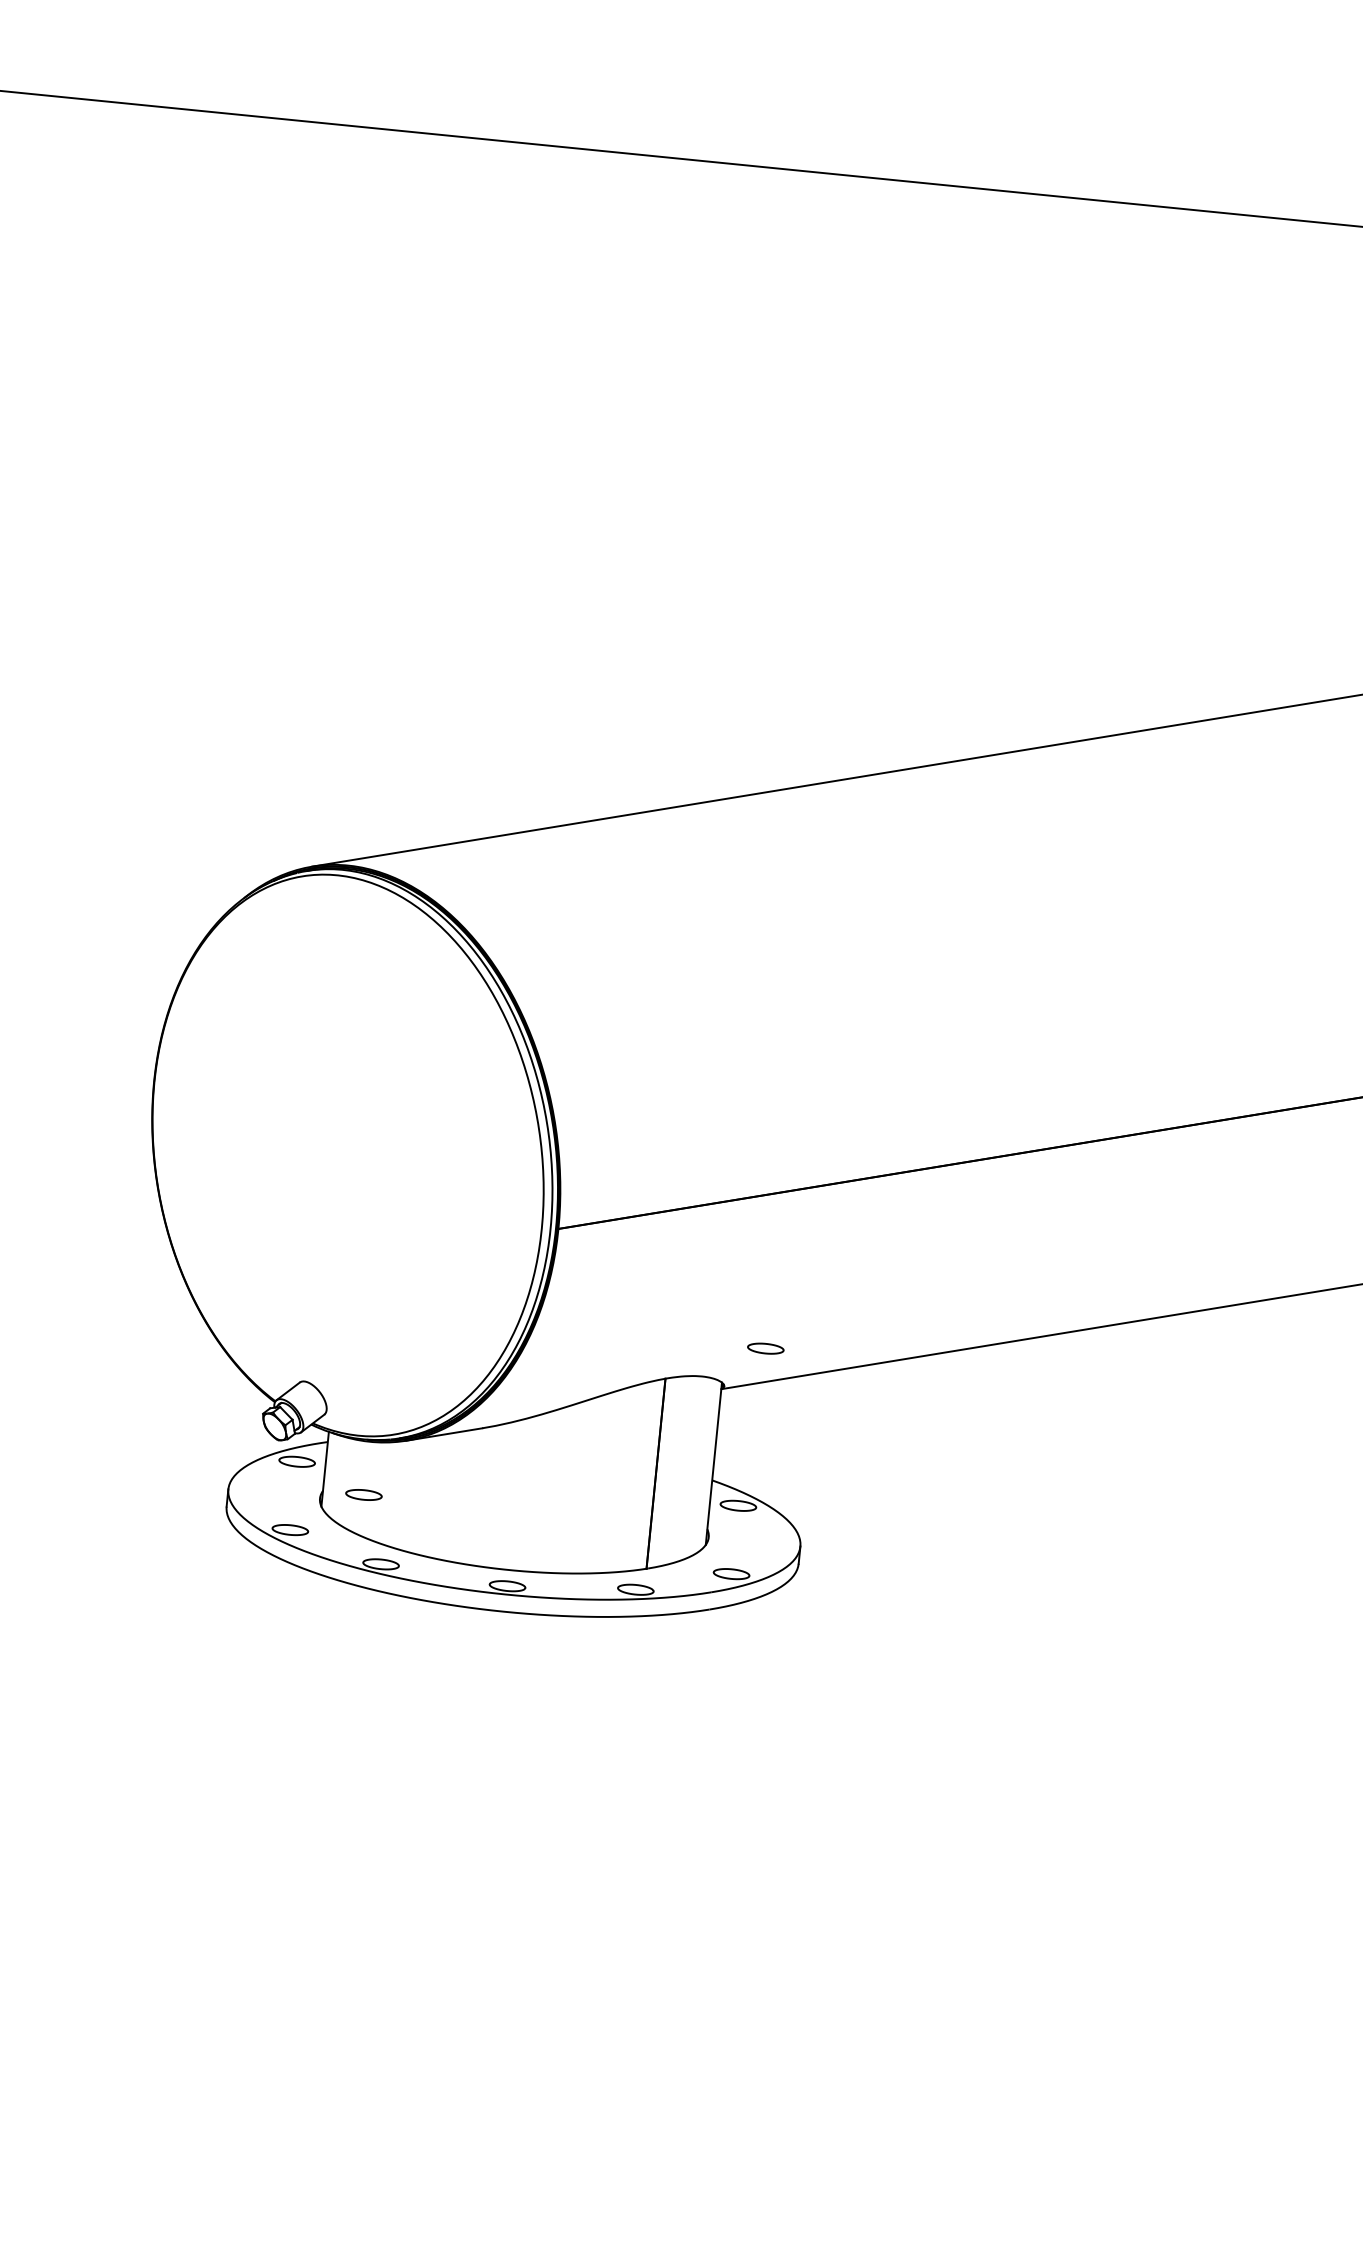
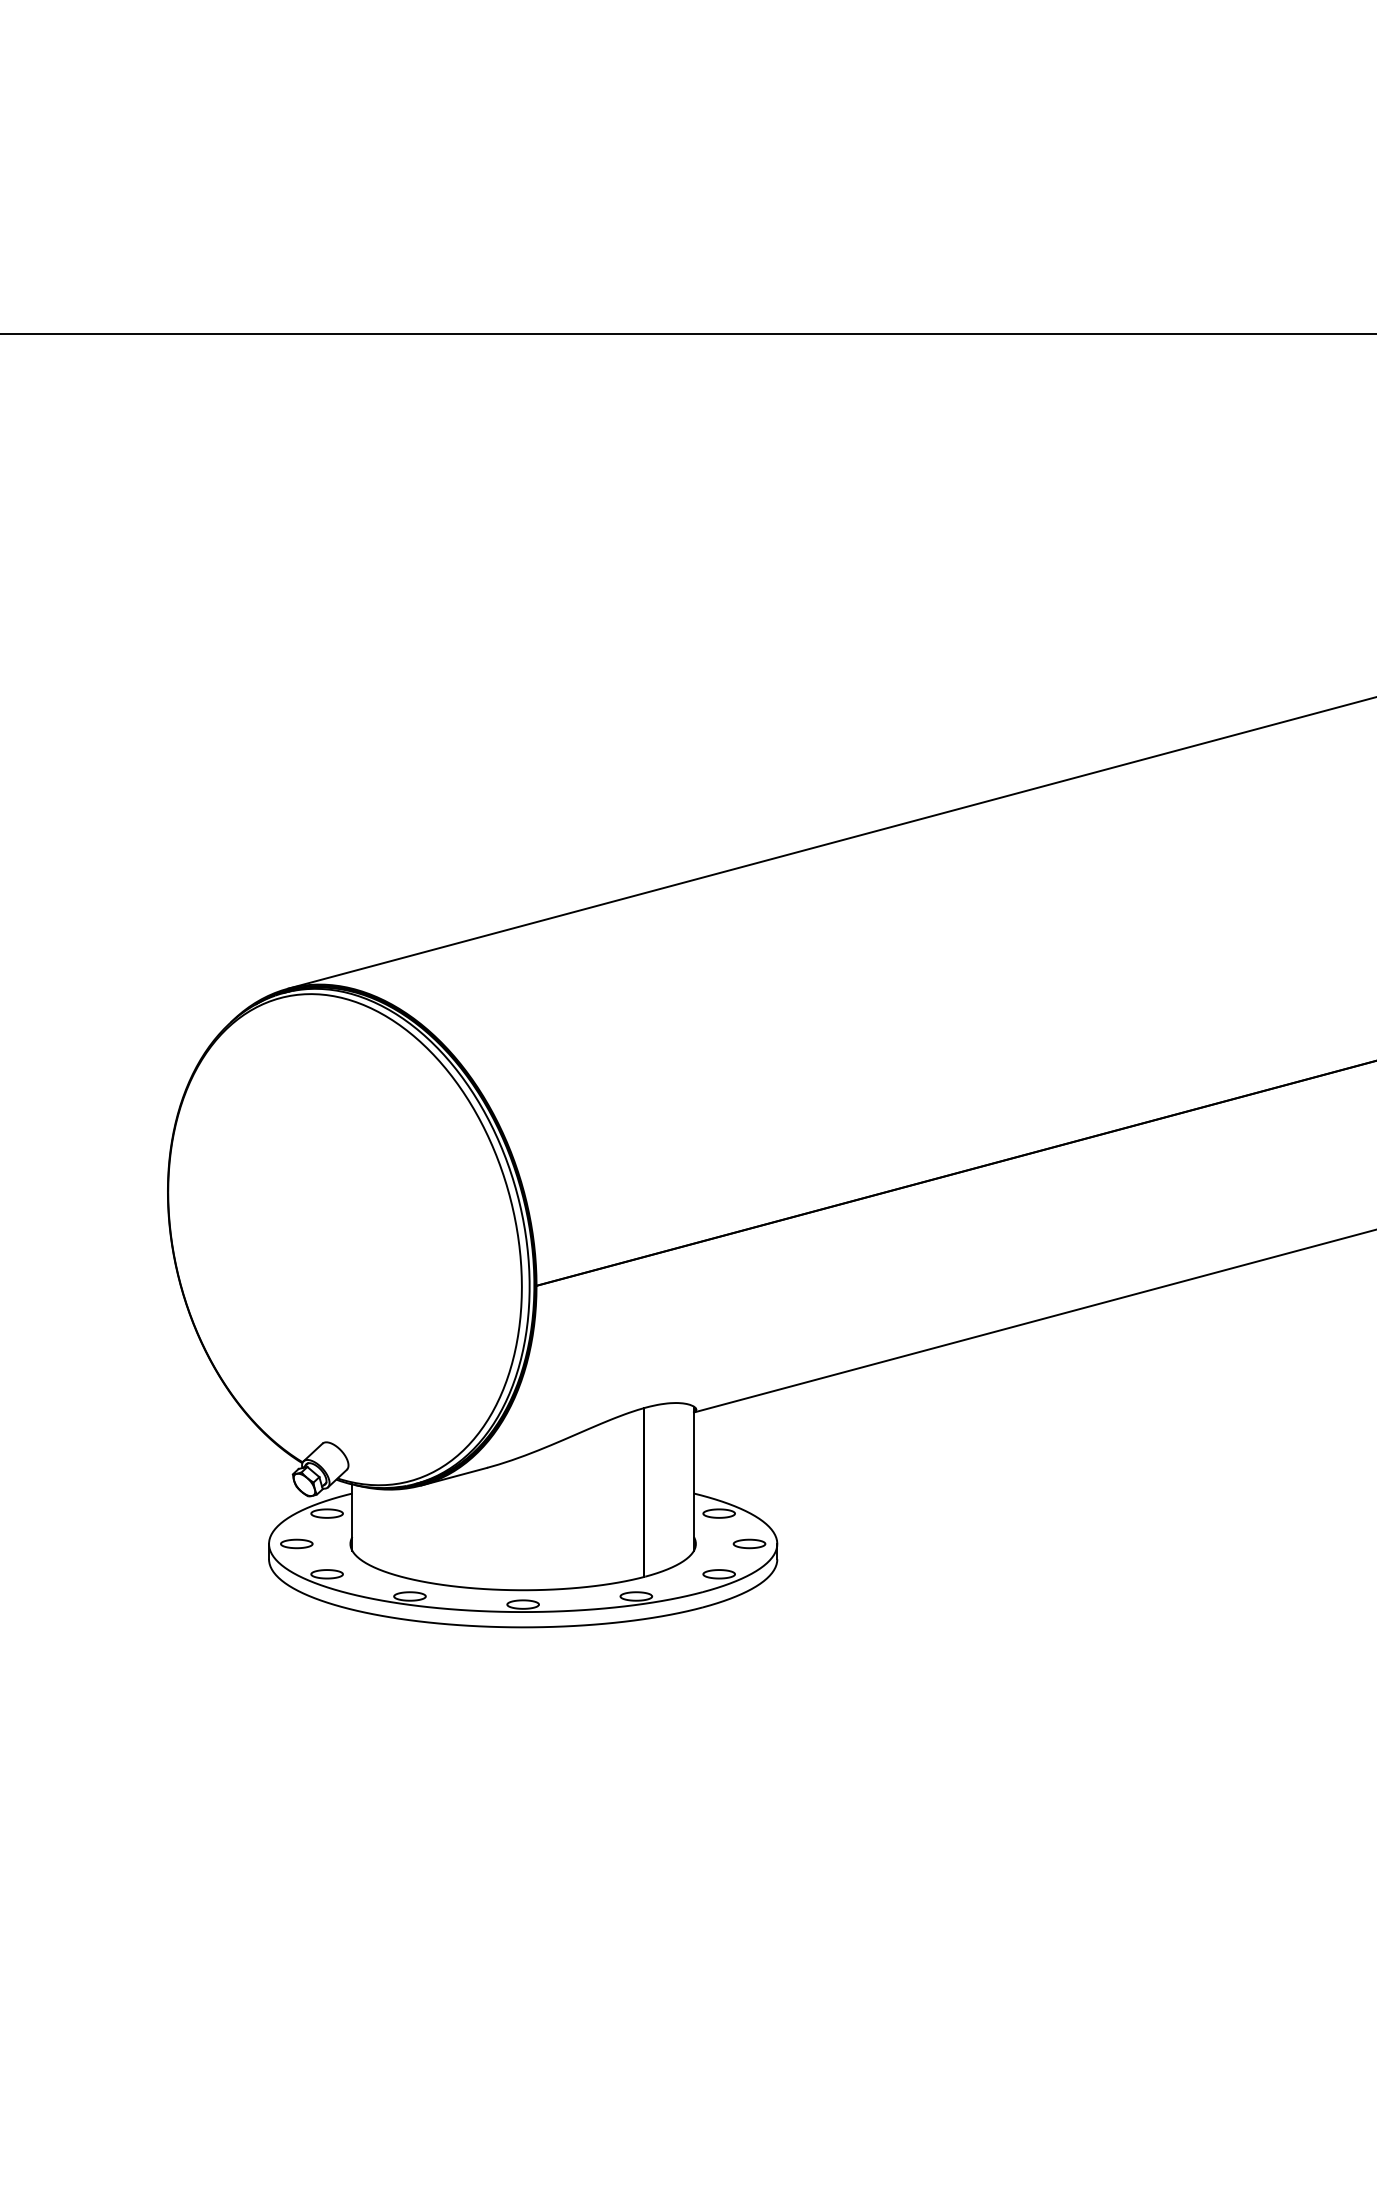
part: (765, 1348) -> (749, 1543), moved
part: (363, 1494) -> (296, 1543), moved

